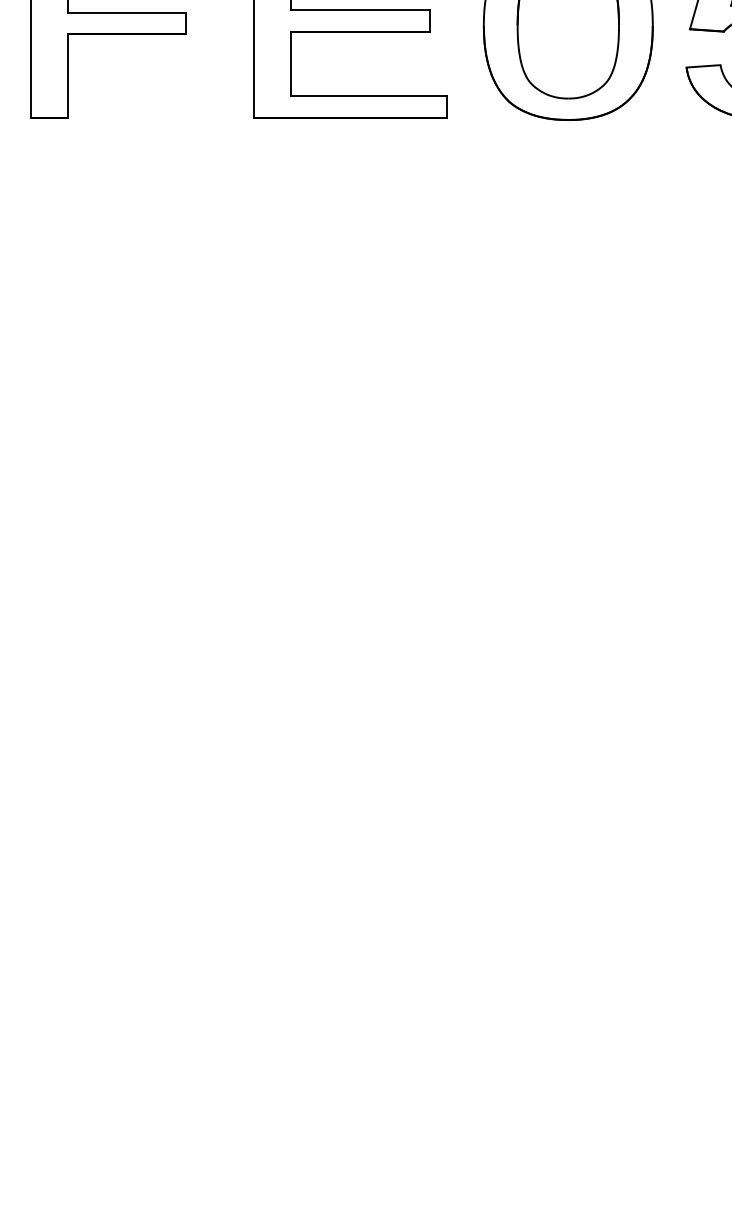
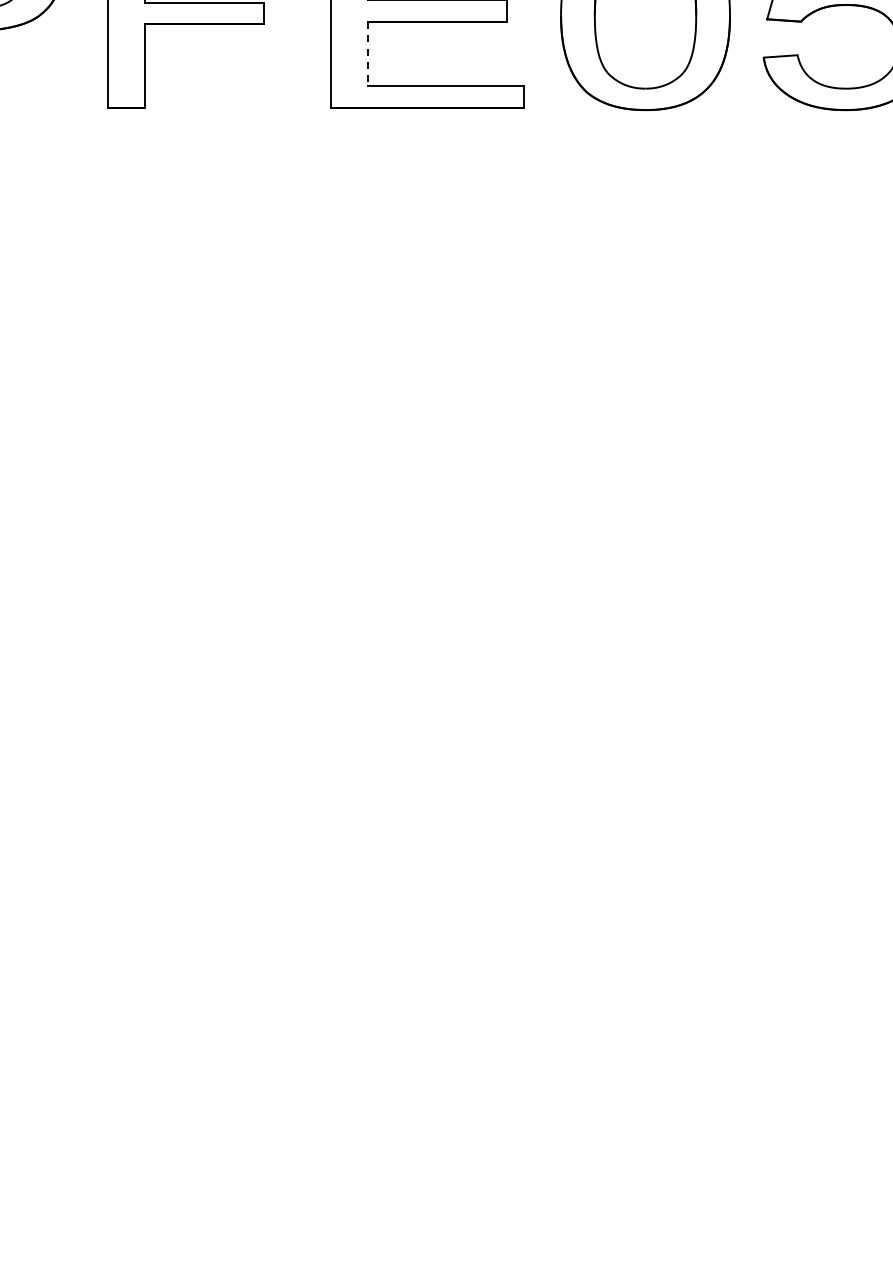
line: (291, 64) -> (368, 54), solid -> dashed

